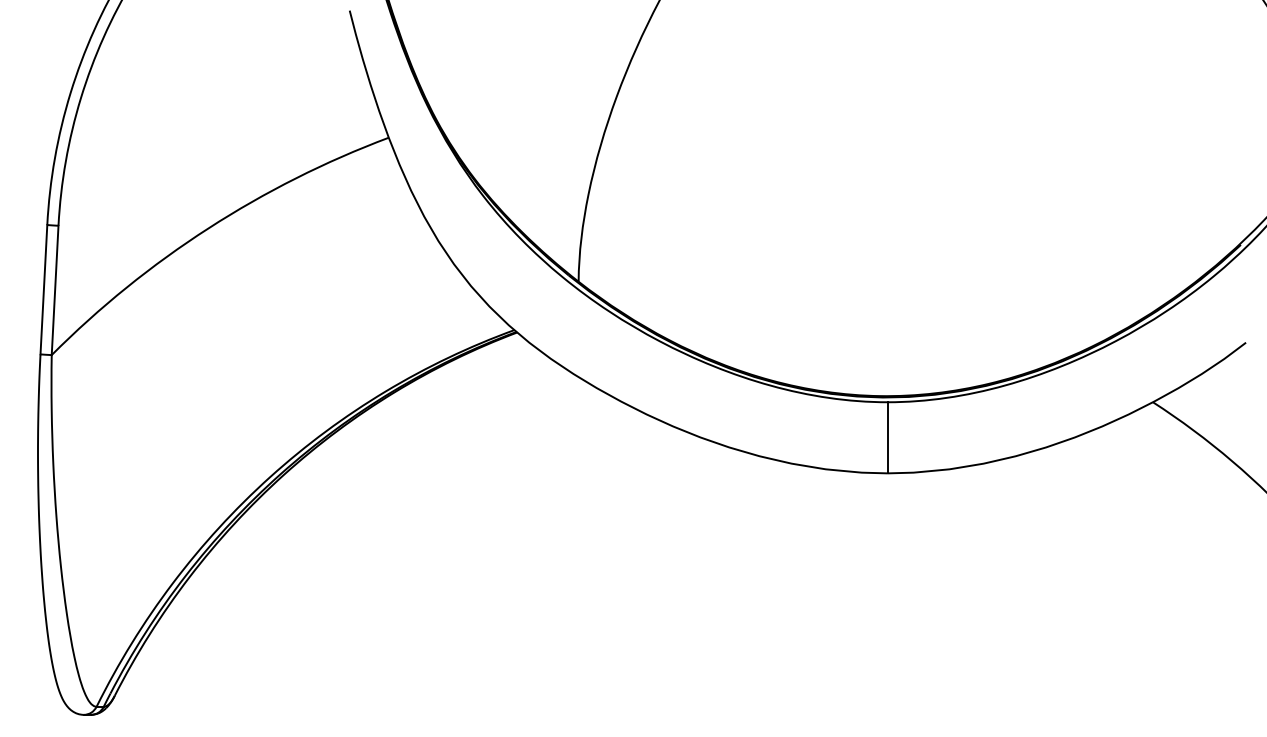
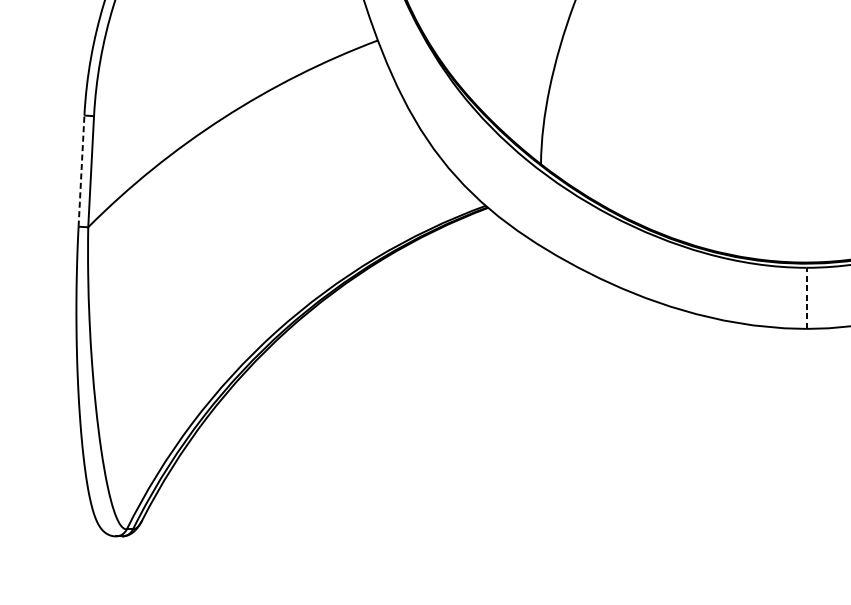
line: (43, 289) -> (81, 170), solid -> dashed
line: (887, 437) -> (806, 298), solid -> dashed

